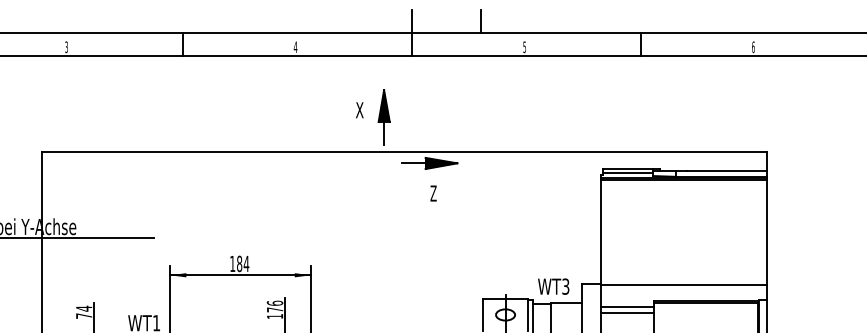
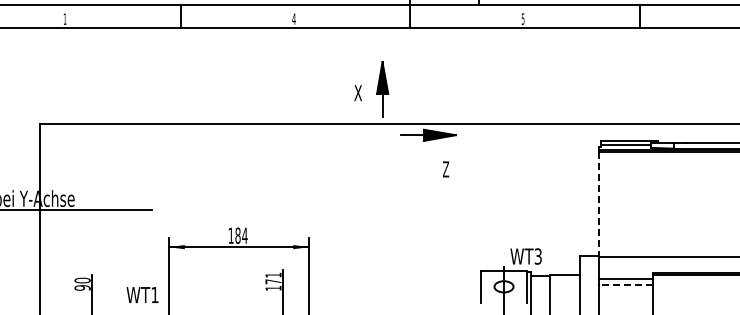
text: (66, 47) -> (64, 19), 3 -> 1
text: (359, 110) -> (357, 93), moved
text: (433, 193) -> (445, 169), moved
line: (601, 232) -> (599, 204), solid -> dashed
text: (553, 286) -> (525, 256), moved
text: (274, 302) -> (272, 274), 176 -> 171
text: (84, 311) -> (82, 283), 74 -> 90
line: (627, 313) -> (625, 285), solid -> dashed

